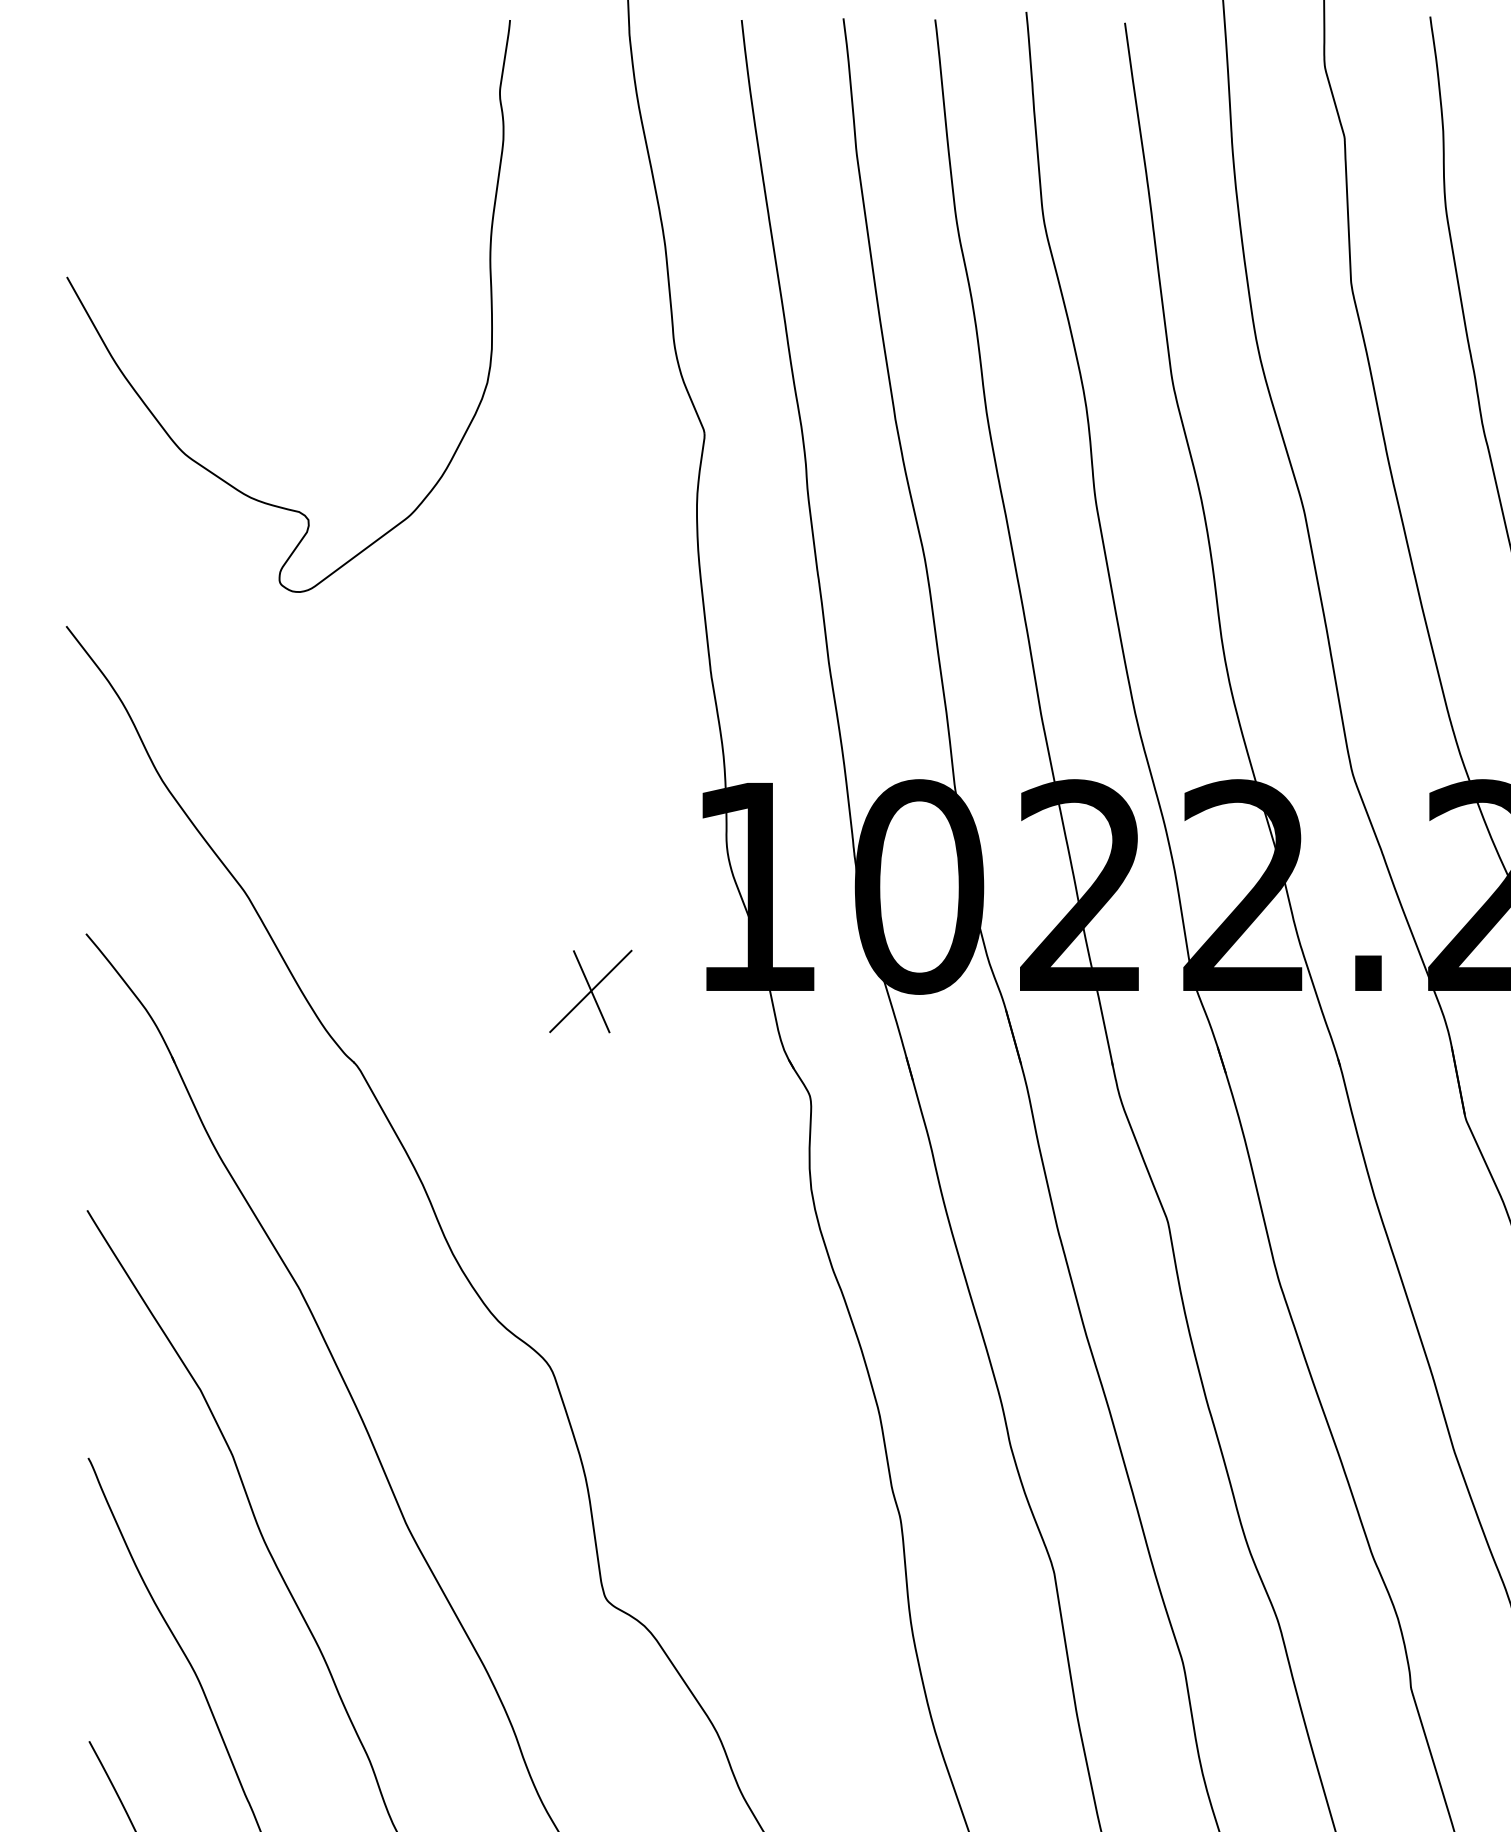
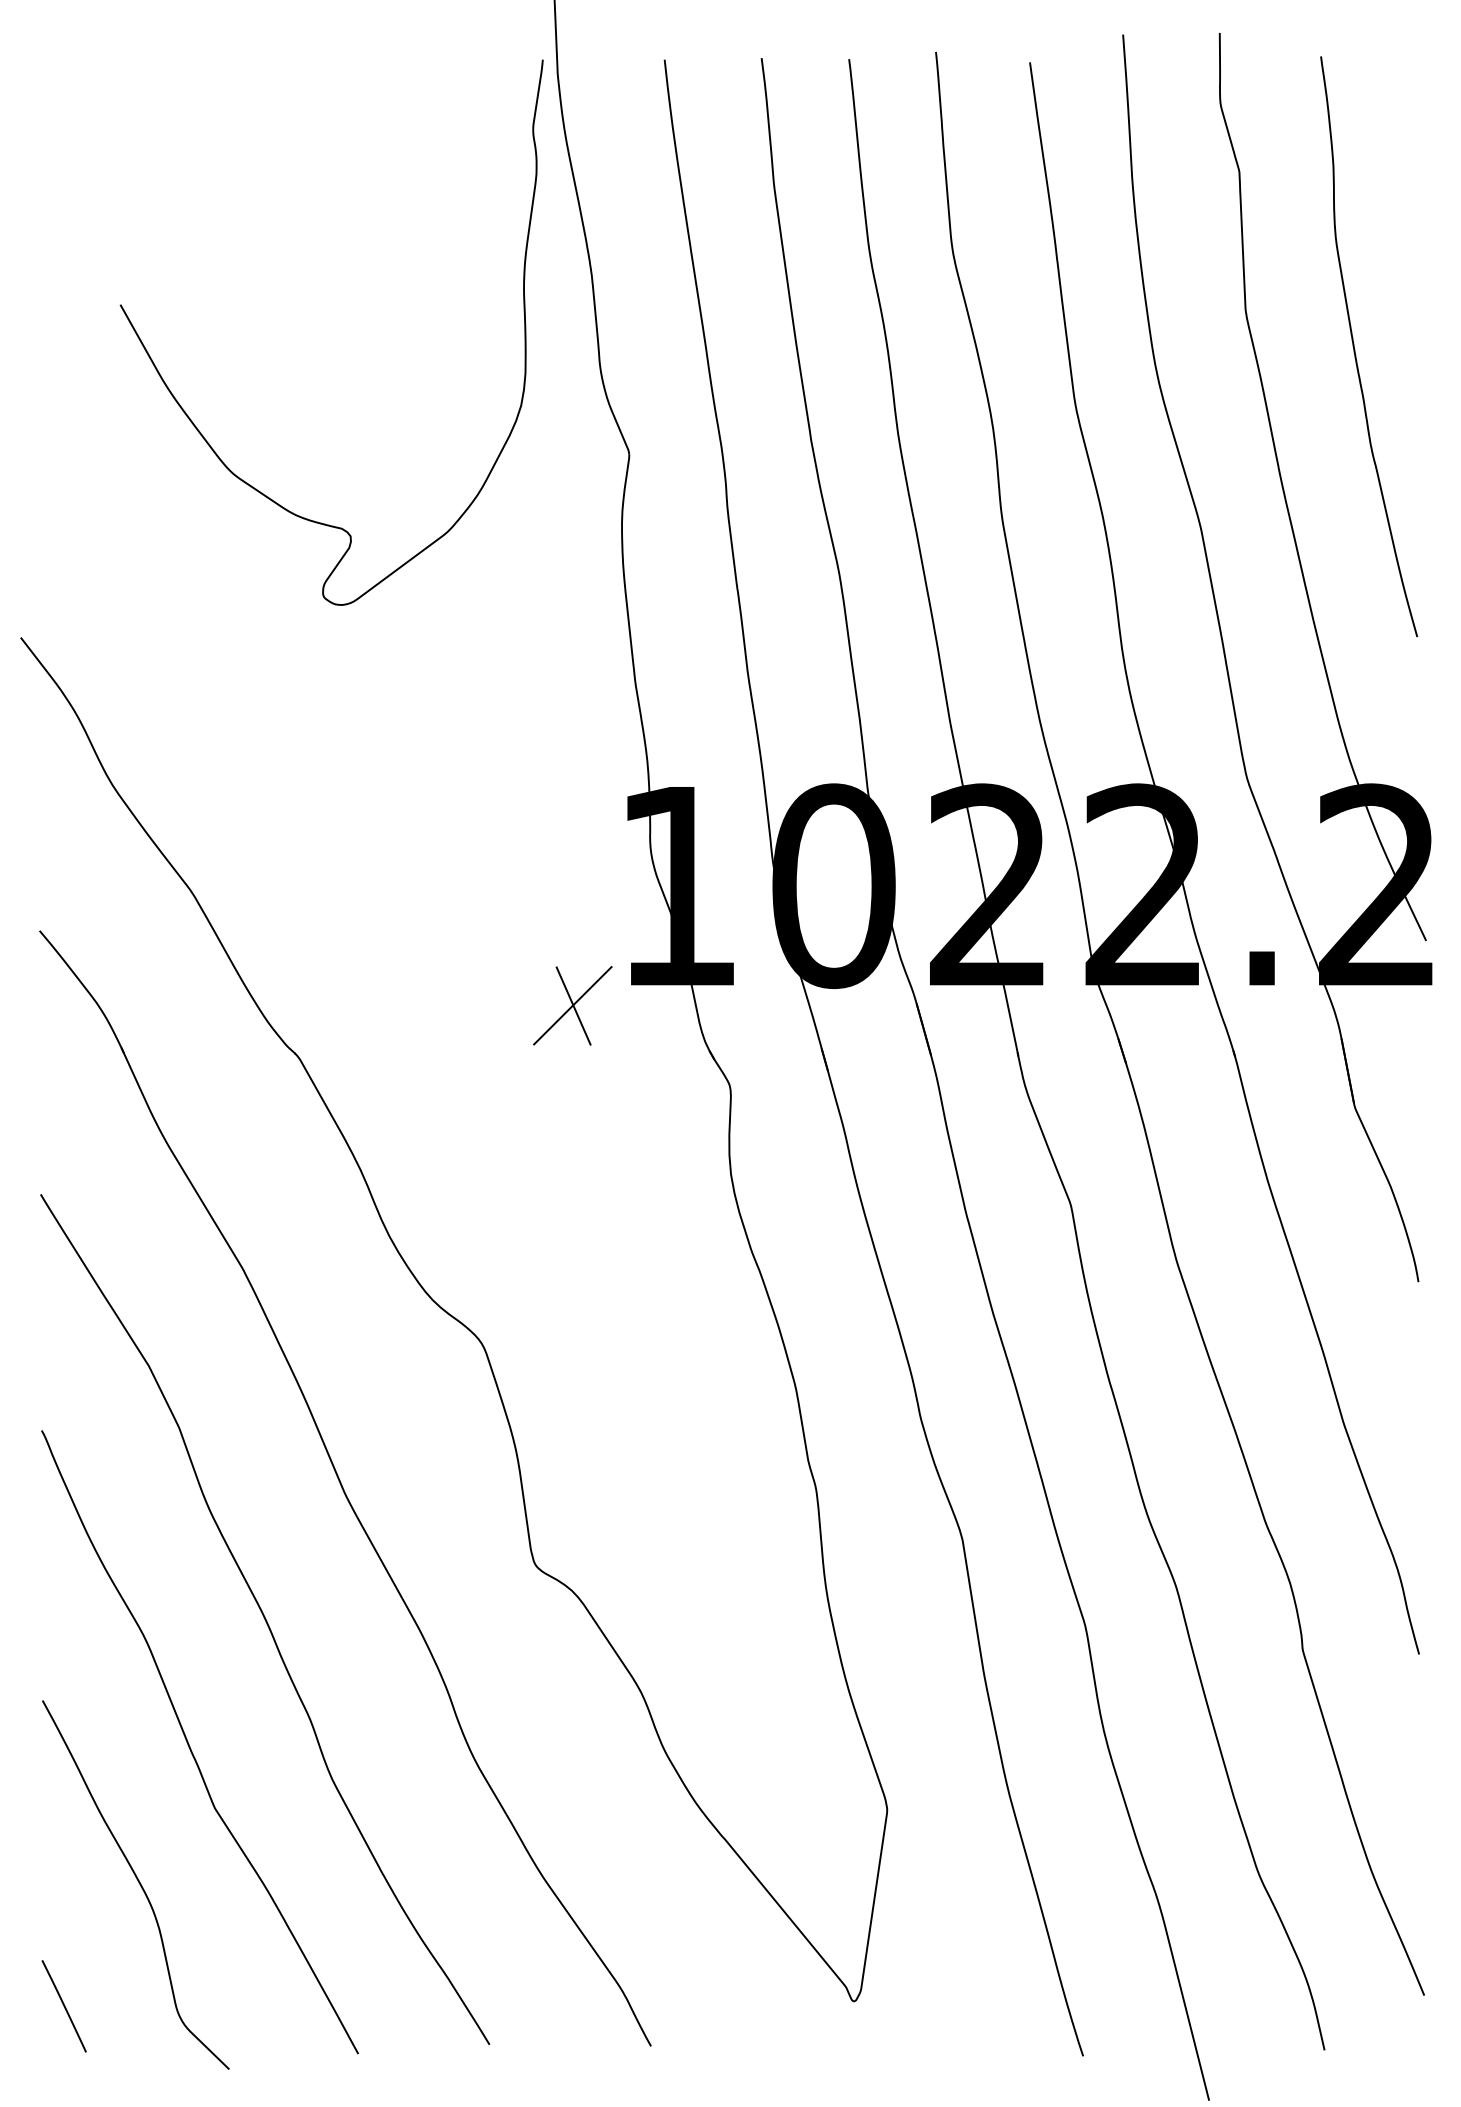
curve: (150, 410) -> (200, 431), moved
part: (590, 991) -> (572, 1005), moved

